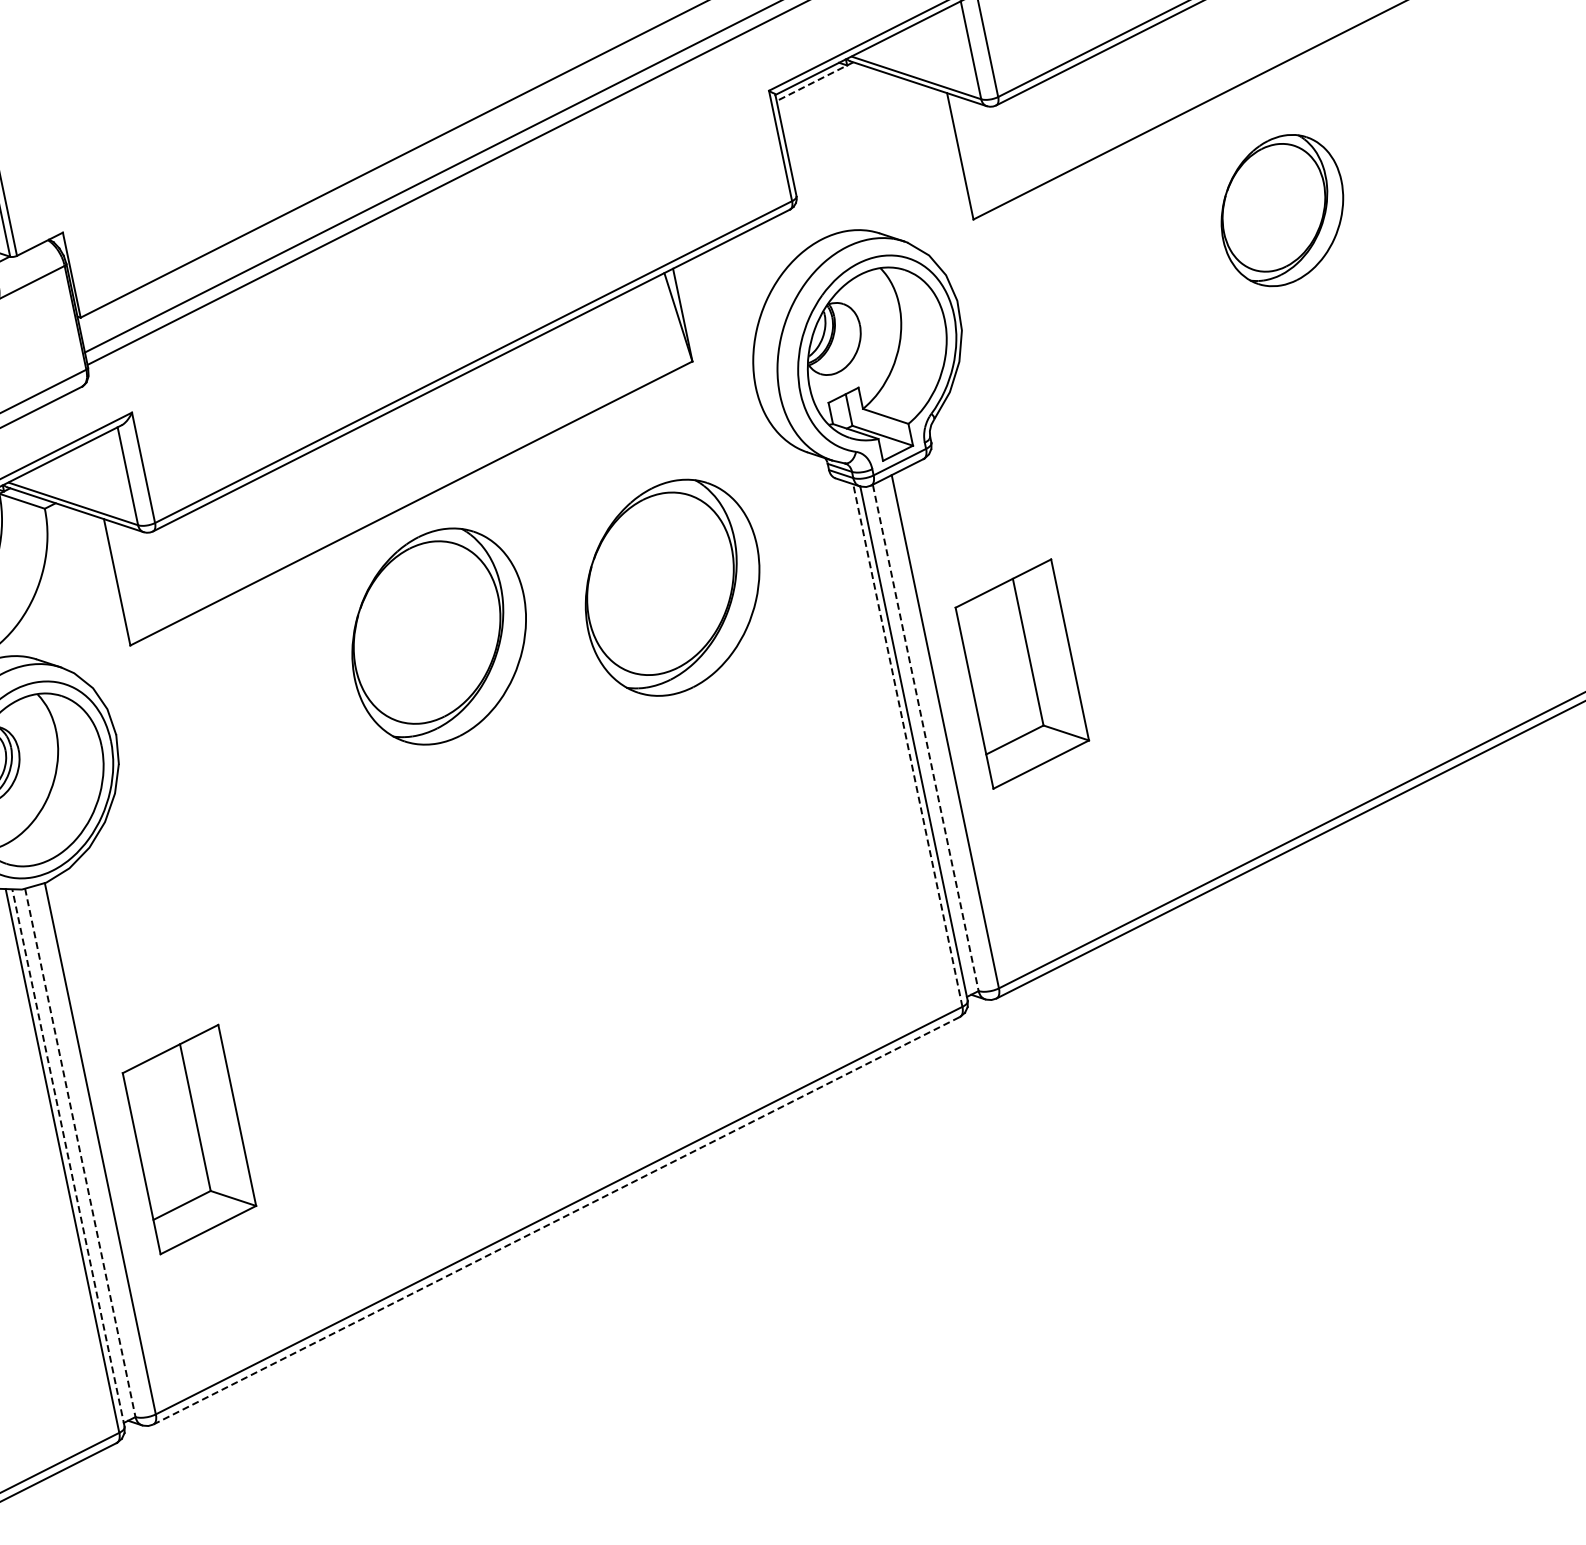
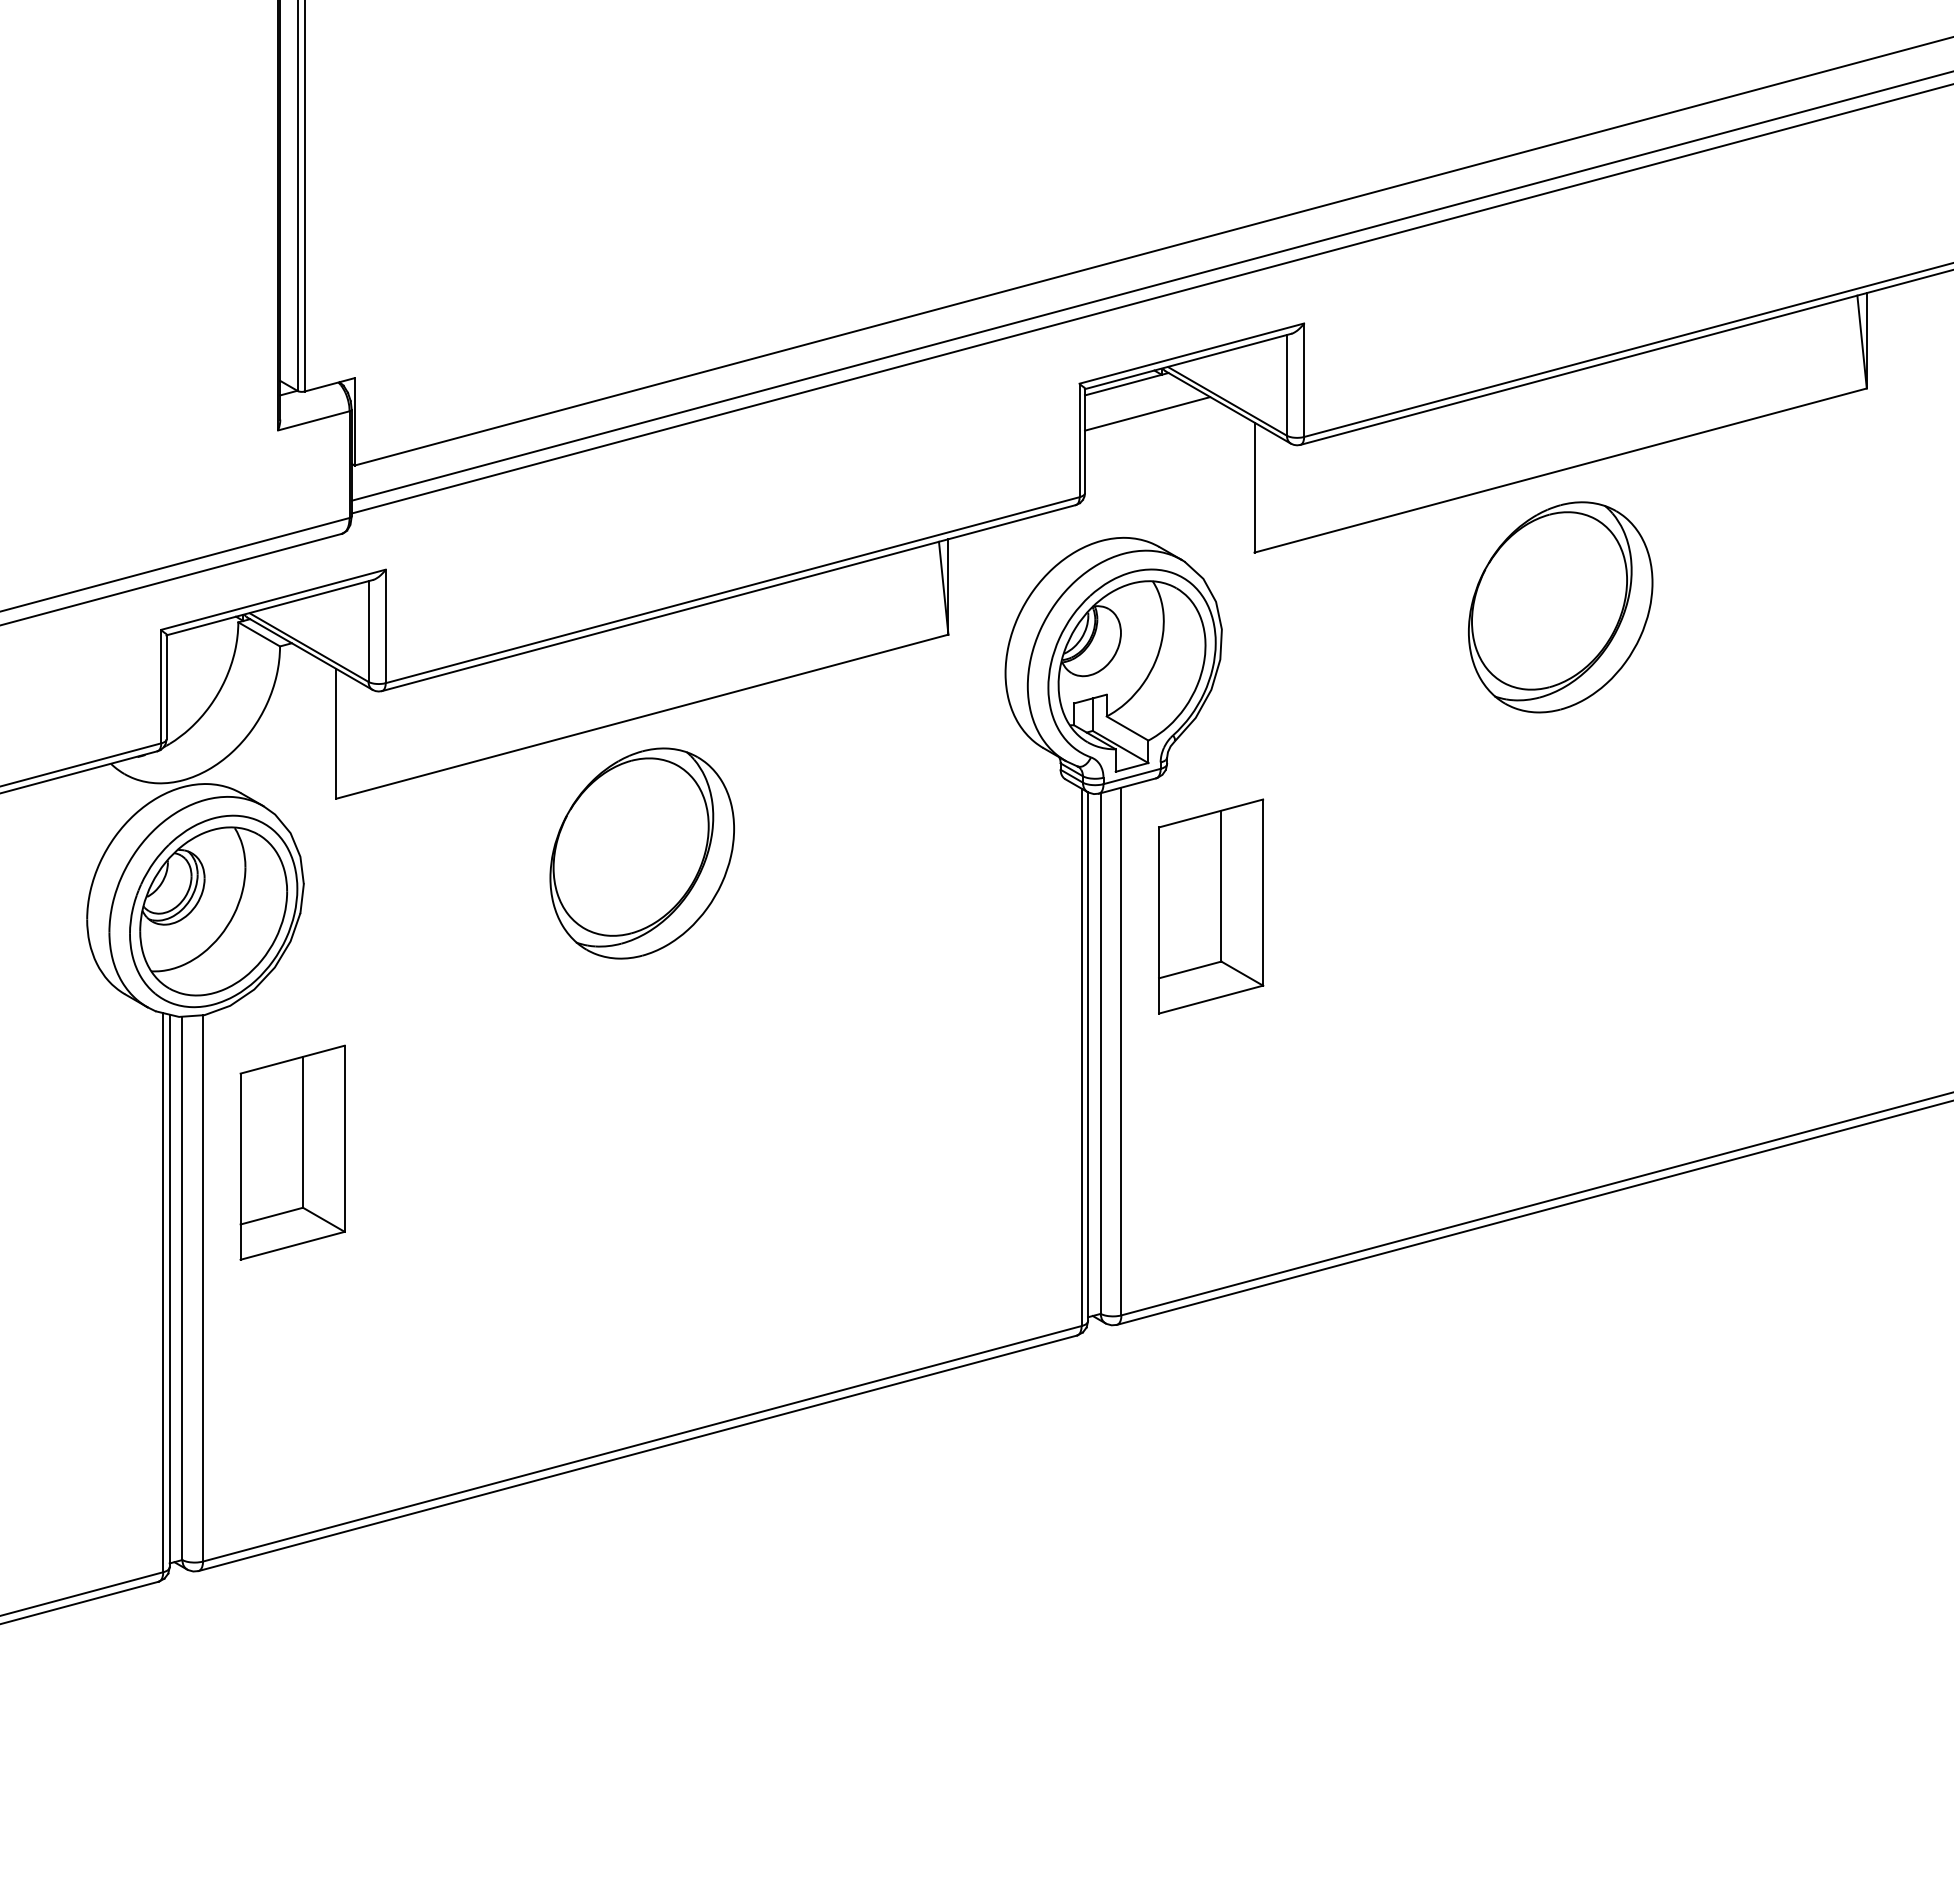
line: (814, 82) -> (1126, 384), dashed -> solid
line: (841, 105) -> (1147, 413), added
part: (1282, 210) -> (1560, 607), size x1.43
part: (671, 587) -> (881, 853), removed
part: (1022, 673) -> (1211, 906), moved
line: (925, 738) -> (1100, 1054), dashed -> solid
line: (907, 745) -> (1081, 1057), dashed -> solid
part: (189, 1139) -> (292, 1152), moved
line: (80, 1152) -> (182, 1288), dashed -> solid
line: (68, 1157) -> (169, 1290), dashed -> solid
line: (556, 1220) -> (637, 1453), dashed -> solid

